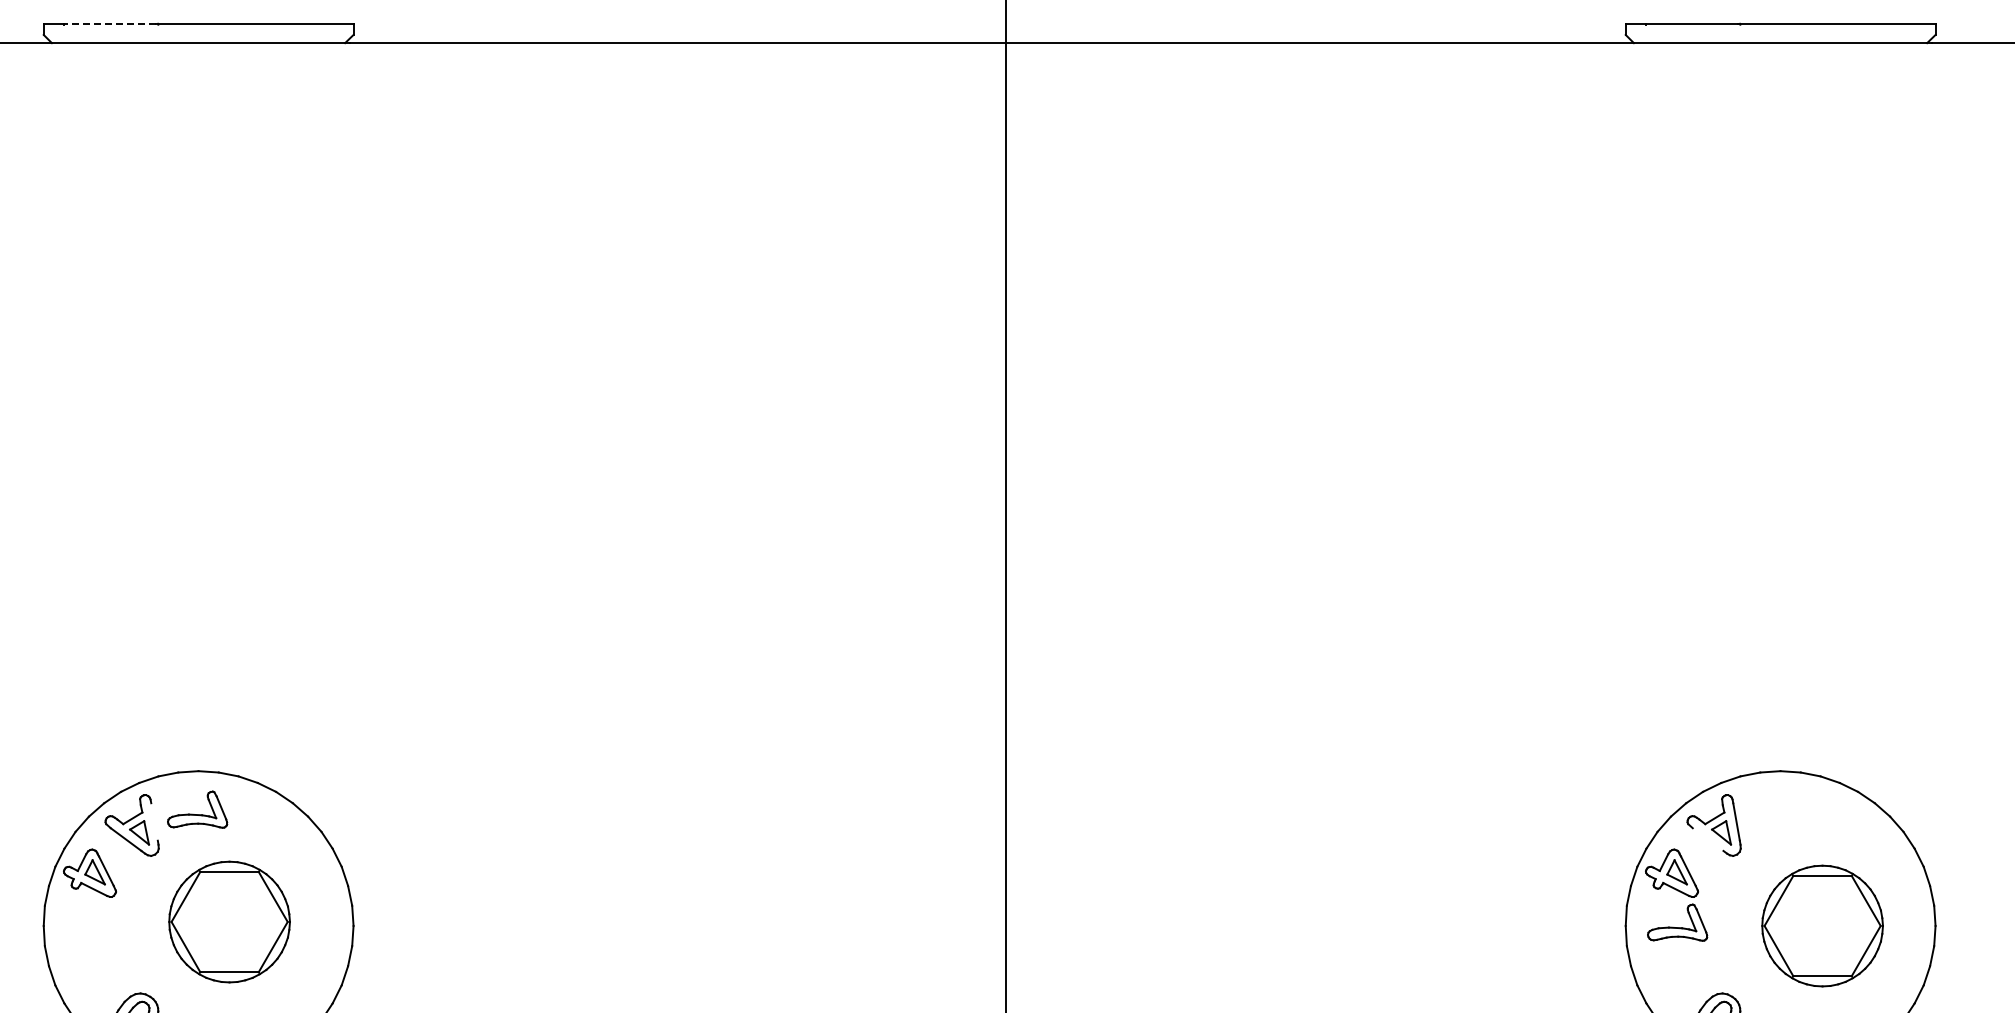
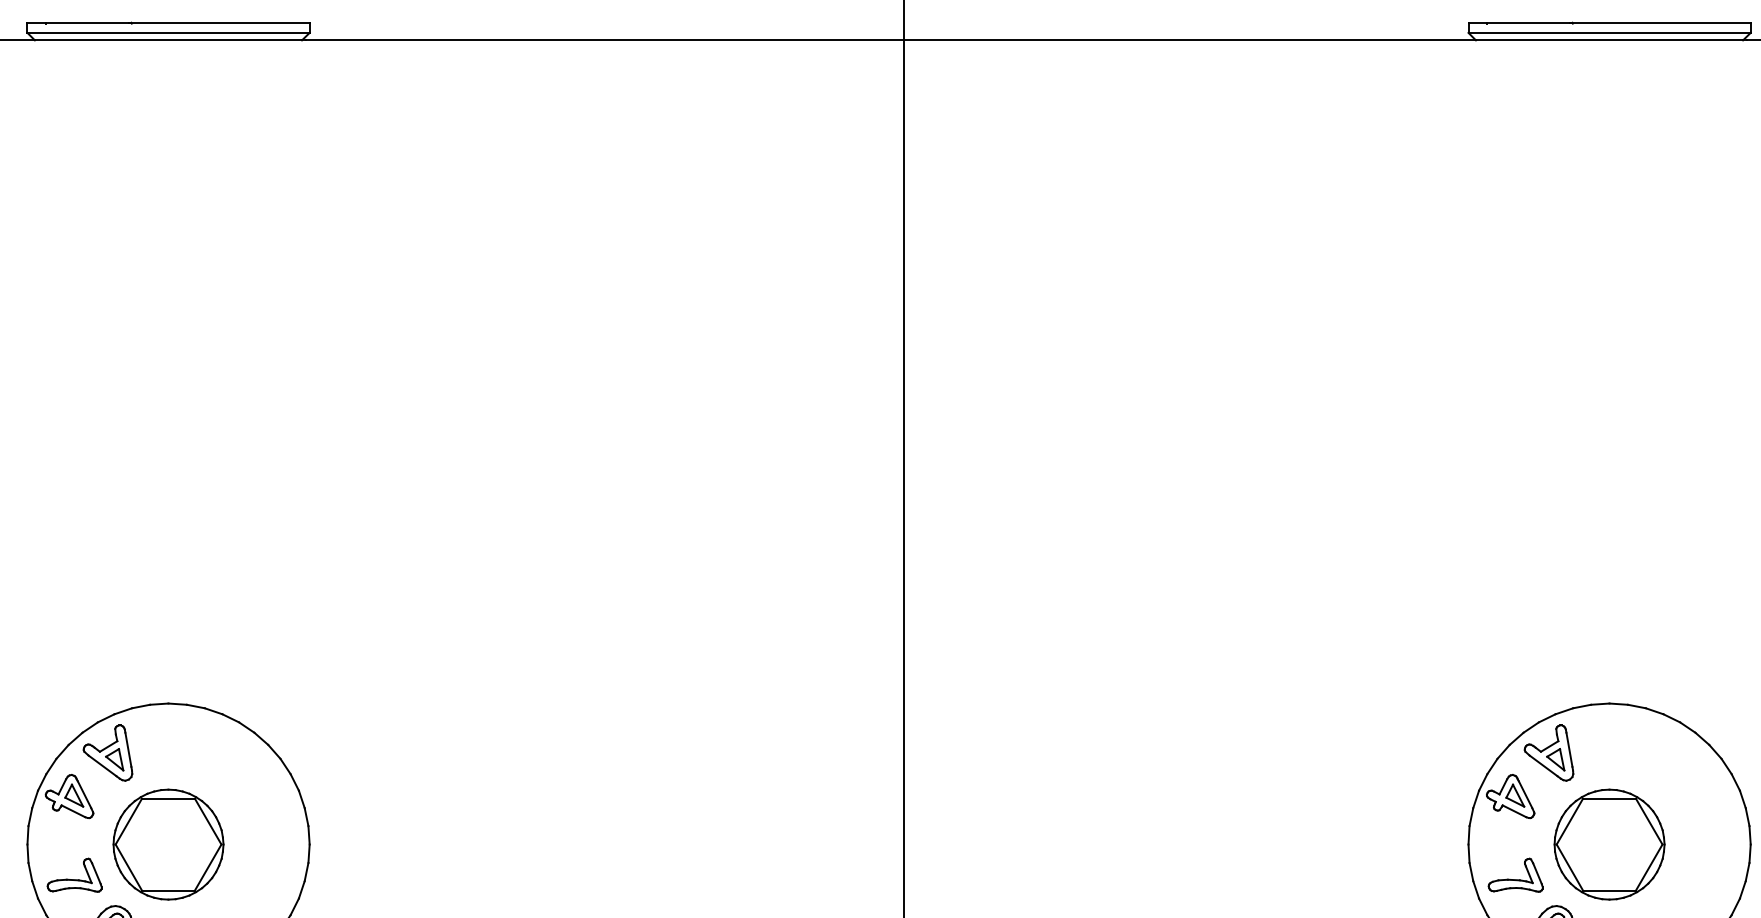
line: (109, 23) -> (87, 22), dashed -> solid
line: (198, 34) -> (168, 32), added
line: (1780, 34) -> (1609, 32), added
part: (197, 809) -> (74, 875), moved
line: (154, 821) -> (128, 749), added
line: (1707, 839) -> (1542, 765), added
part: (229, 921) -> (168, 844), moved
part: (1677, 922) -> (1515, 875), moved
part: (1822, 925) -> (1609, 844), moved

